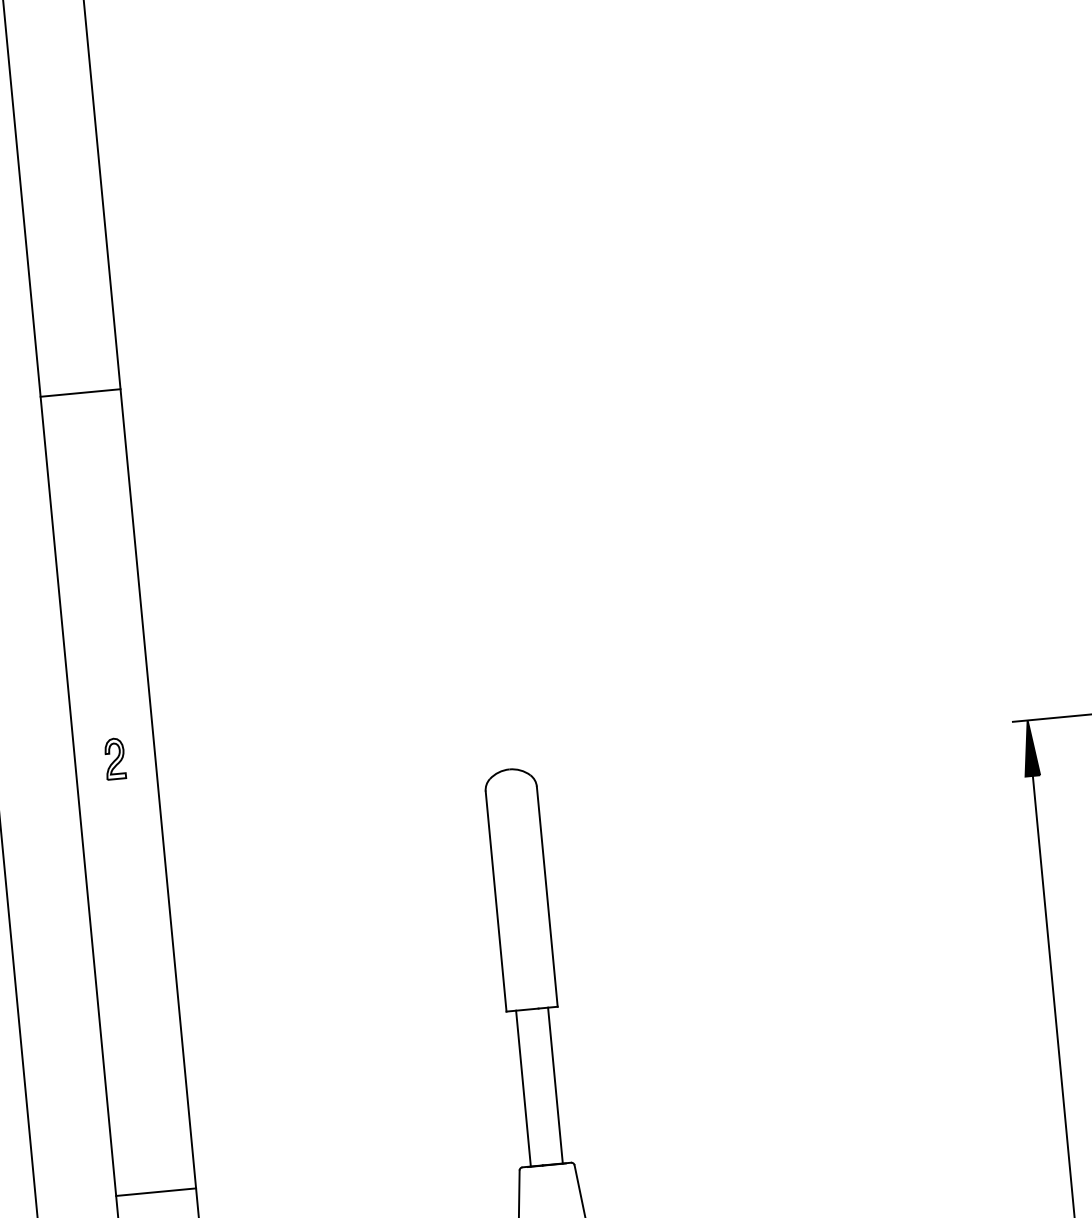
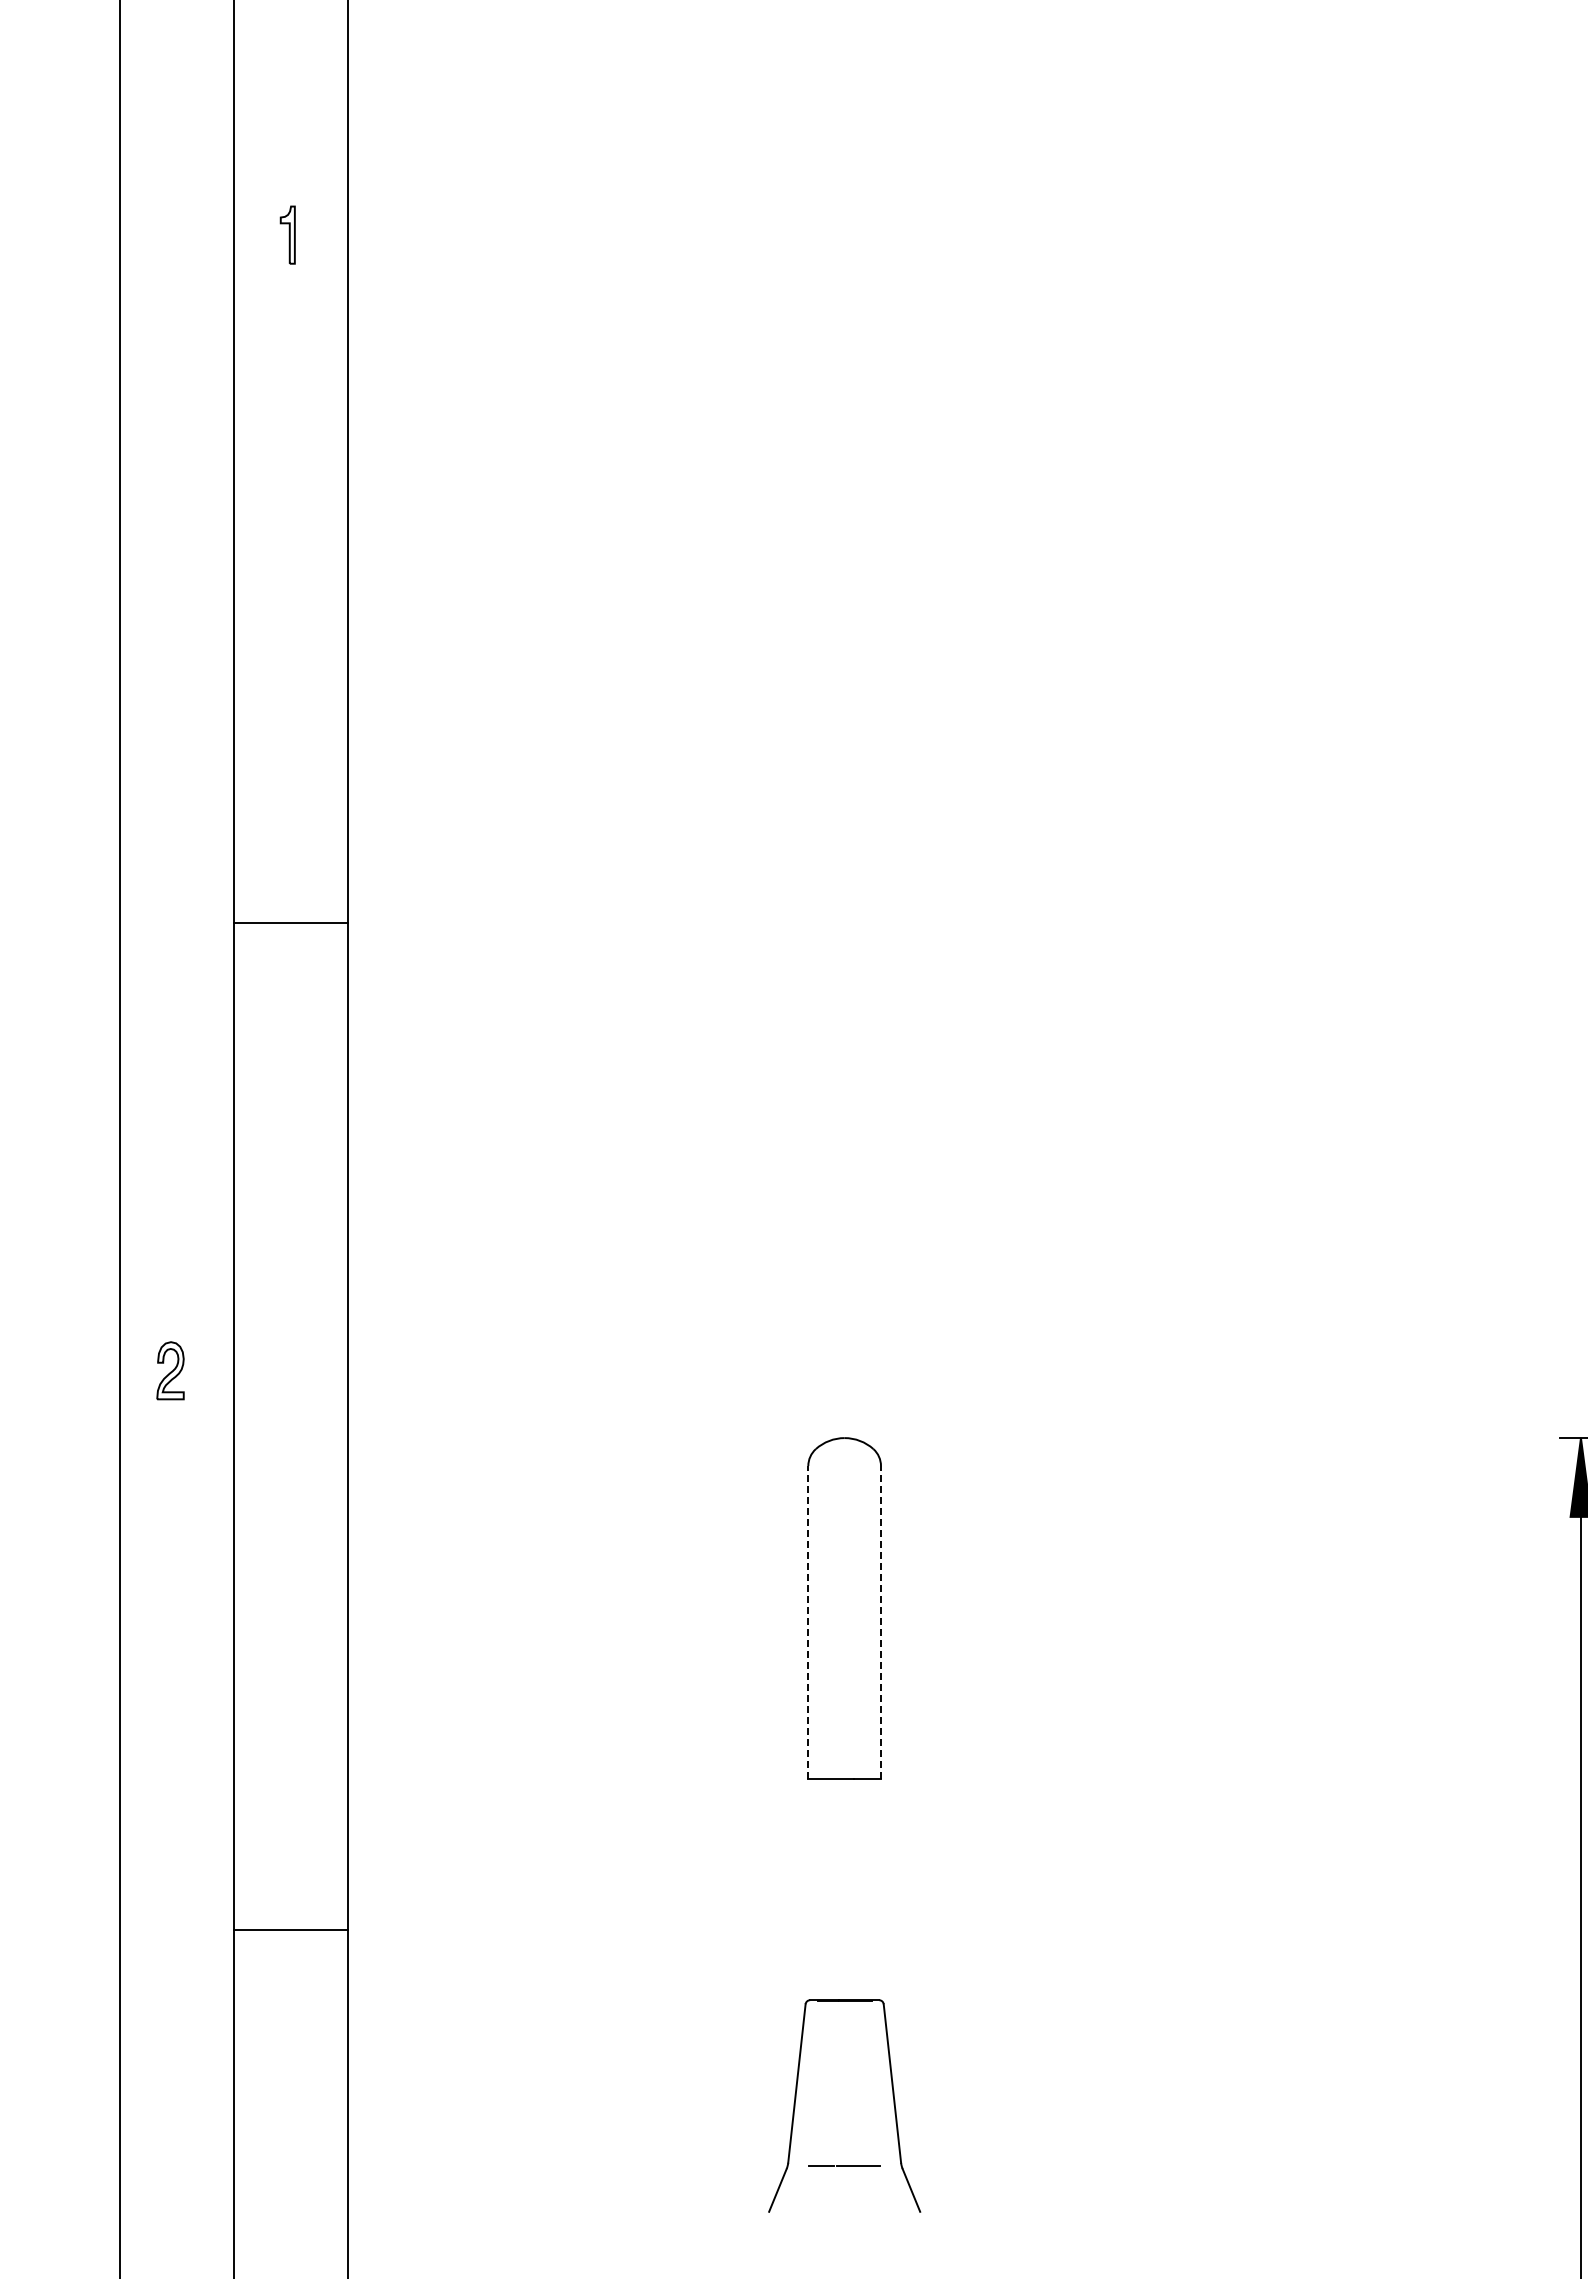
line: (80, 392) -> (290, 922), moved
part: (114, 758) -> (170, 1370), moved
line: (547, 896) -> (881, 1621), solid -> dashed
line: (496, 900) -> (808, 1621), solid -> dashed
line: (555, 1085) -> (867, 1889), removed
line: (523, 1088) -> (821, 1889), removed
line: (155, 1192) -> (290, 1930), moved

